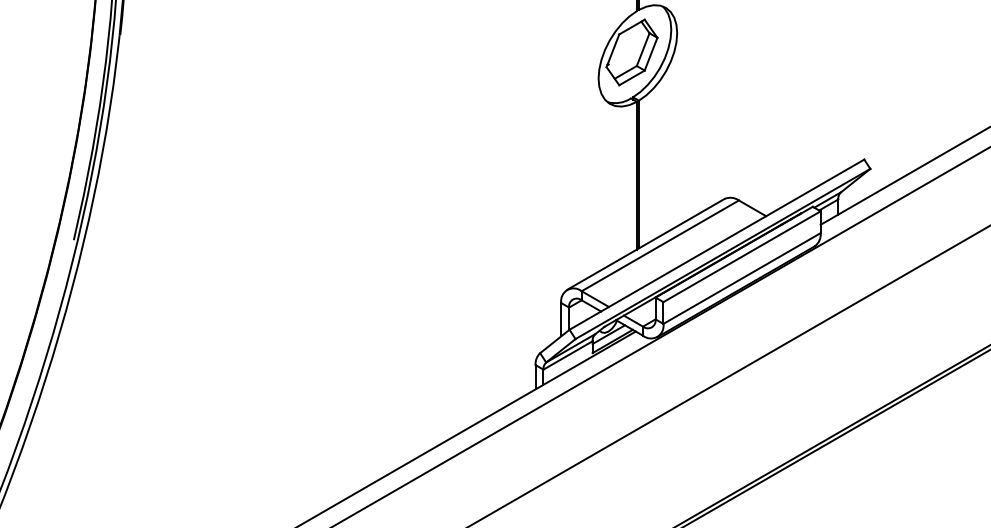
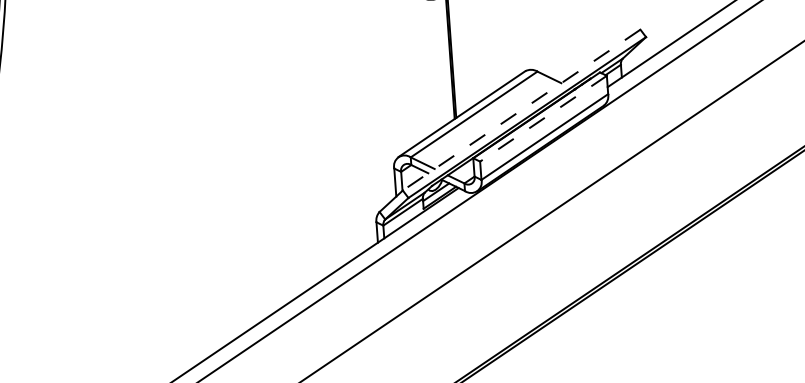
line: (716, 244) -> (521, 109), solid -> dashed
line: (742, 256) -> (543, 118), solid -> dashed

